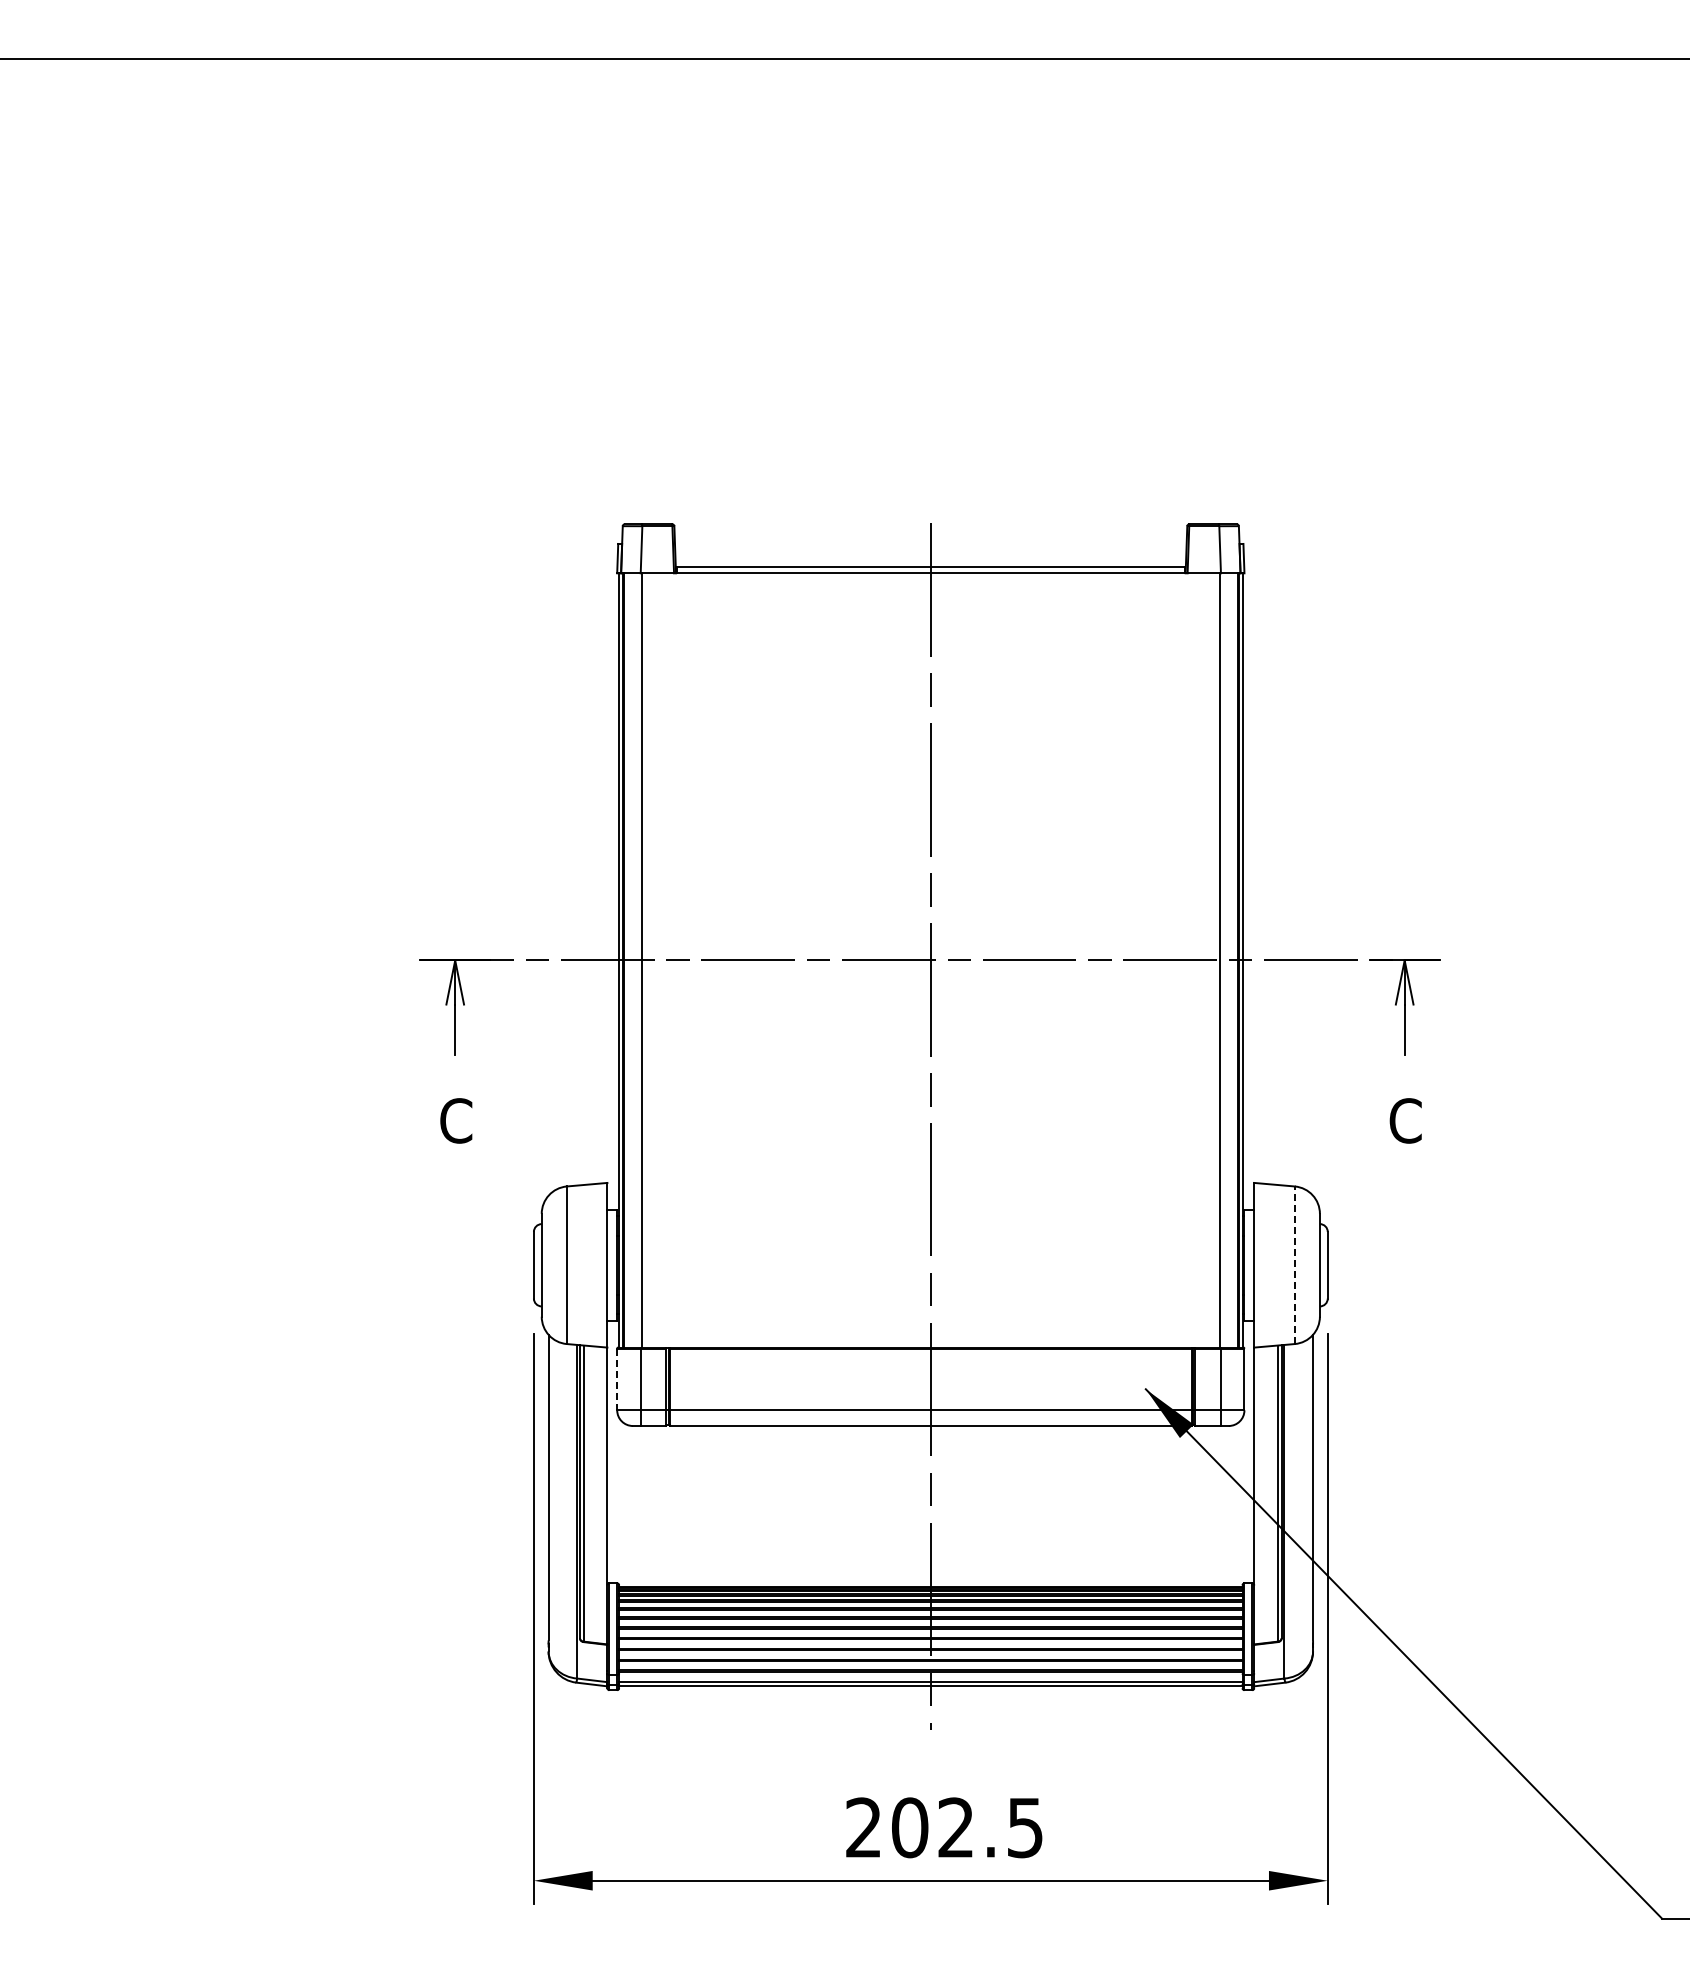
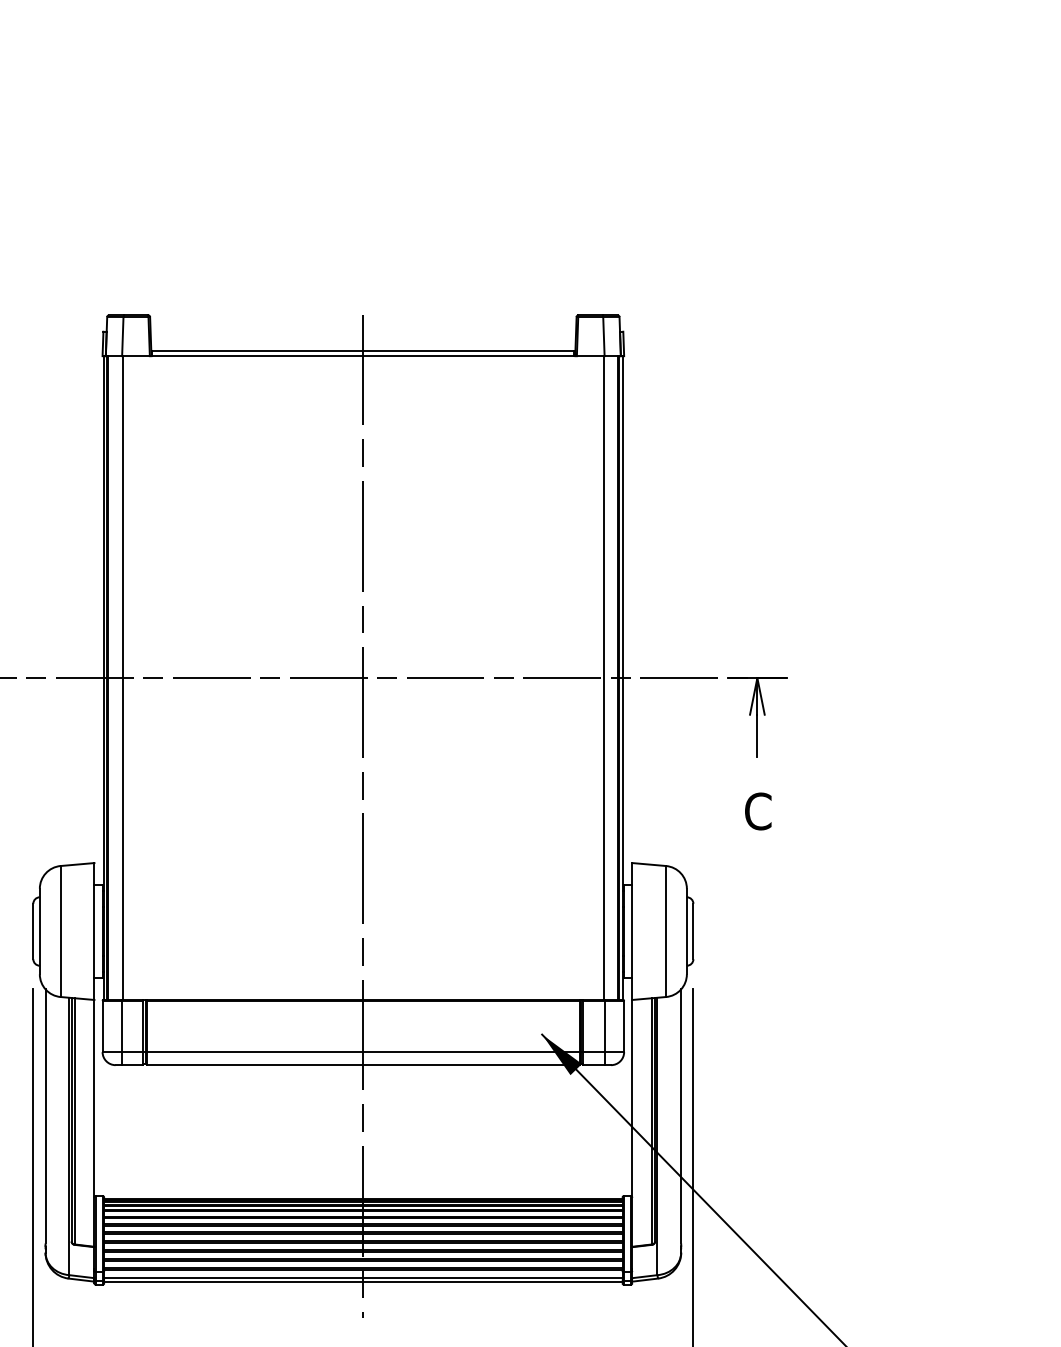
line: (1294, 1265) -> (665, 931), dashed -> solid
line: (617, 1379) -> (102, 1026), dashed -> solid

